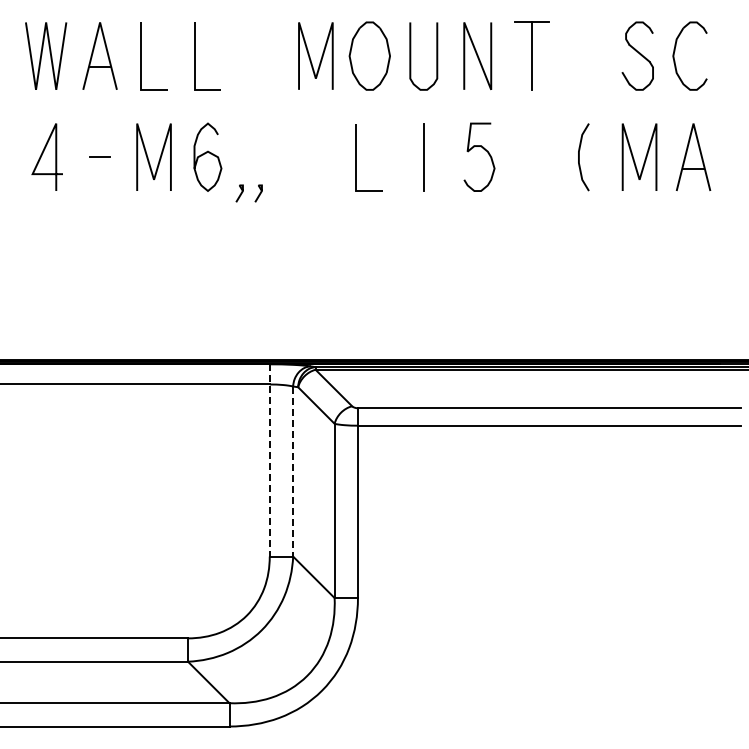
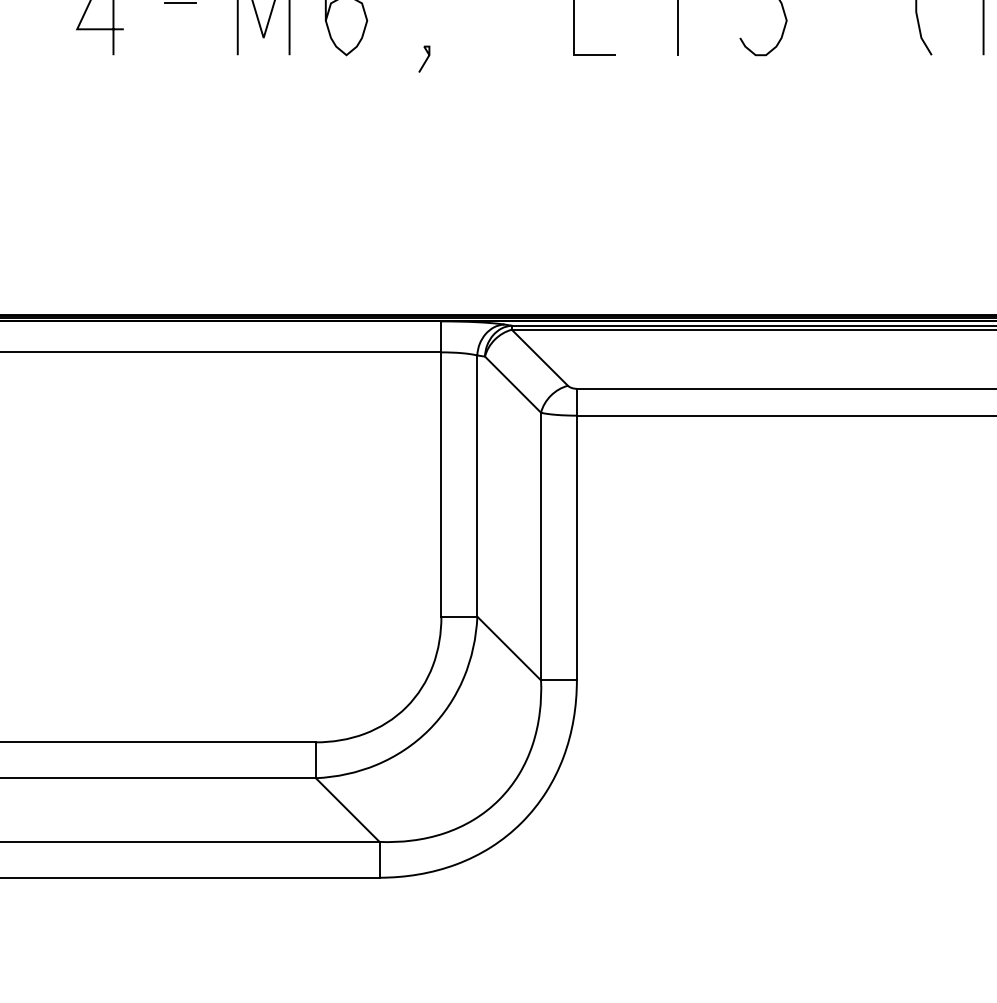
line: (240, 193) -> (396, 59), removed
line: (269, 460) -> (441, 469), dashed -> solid
line: (293, 472) -> (477, 487), dashed -> solid

